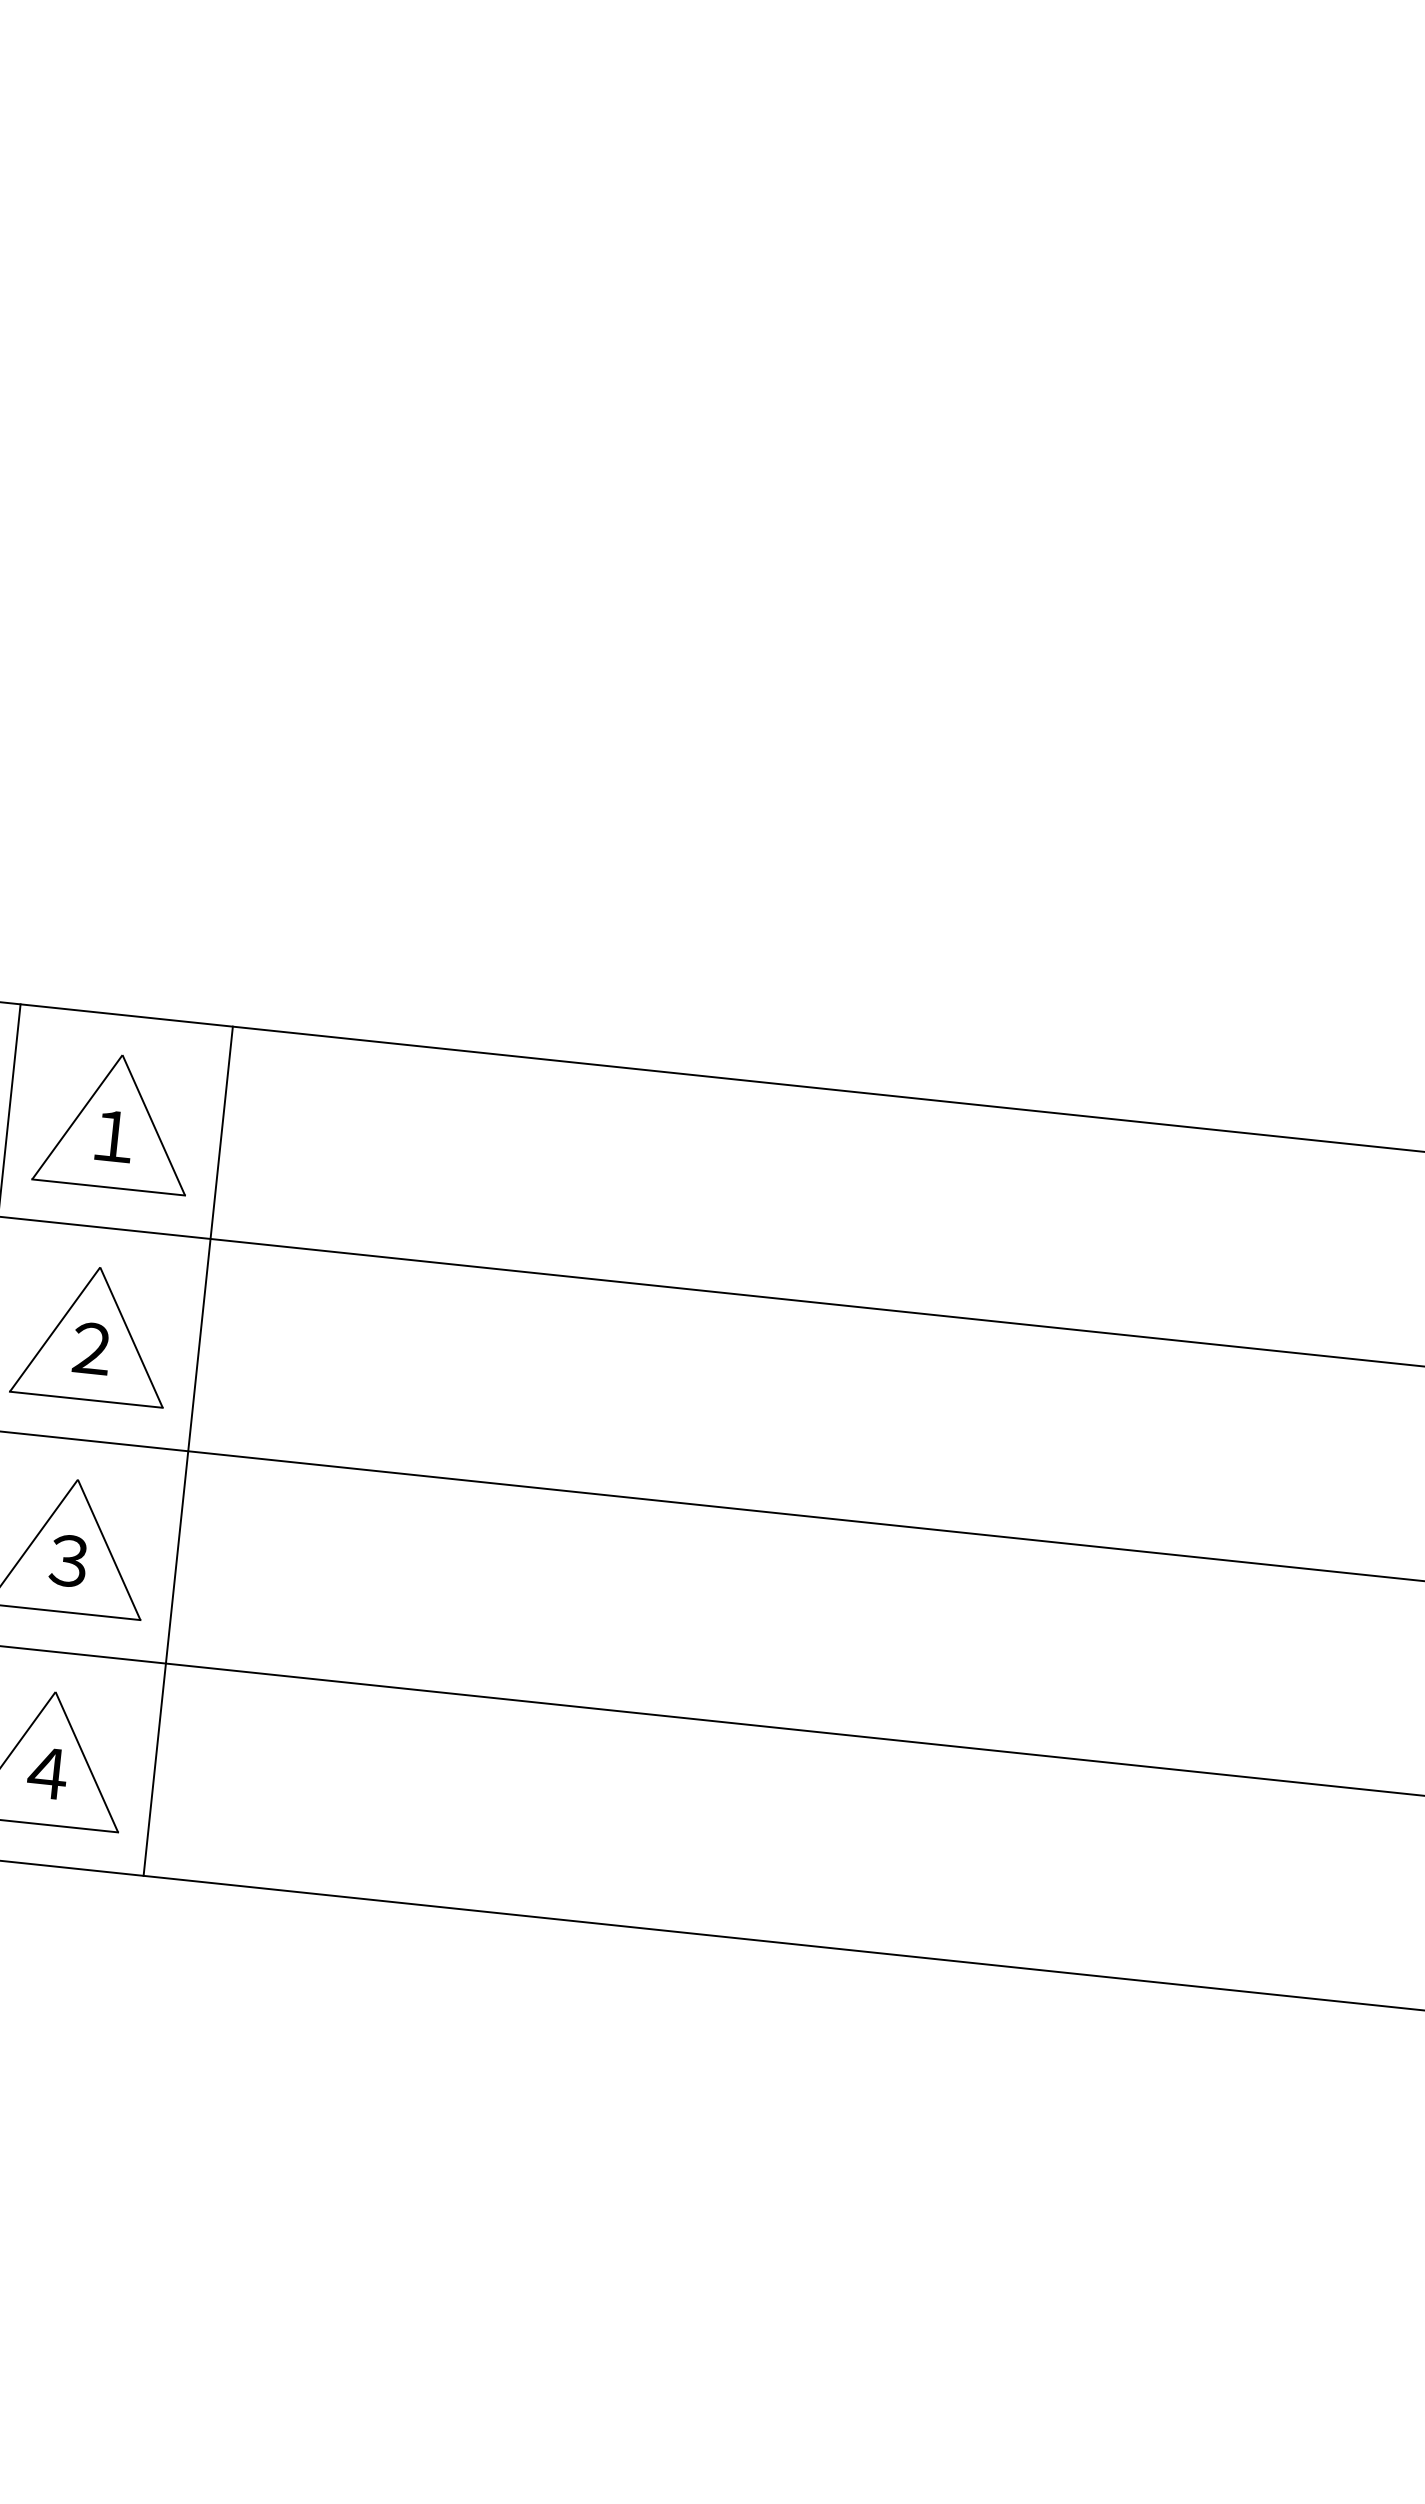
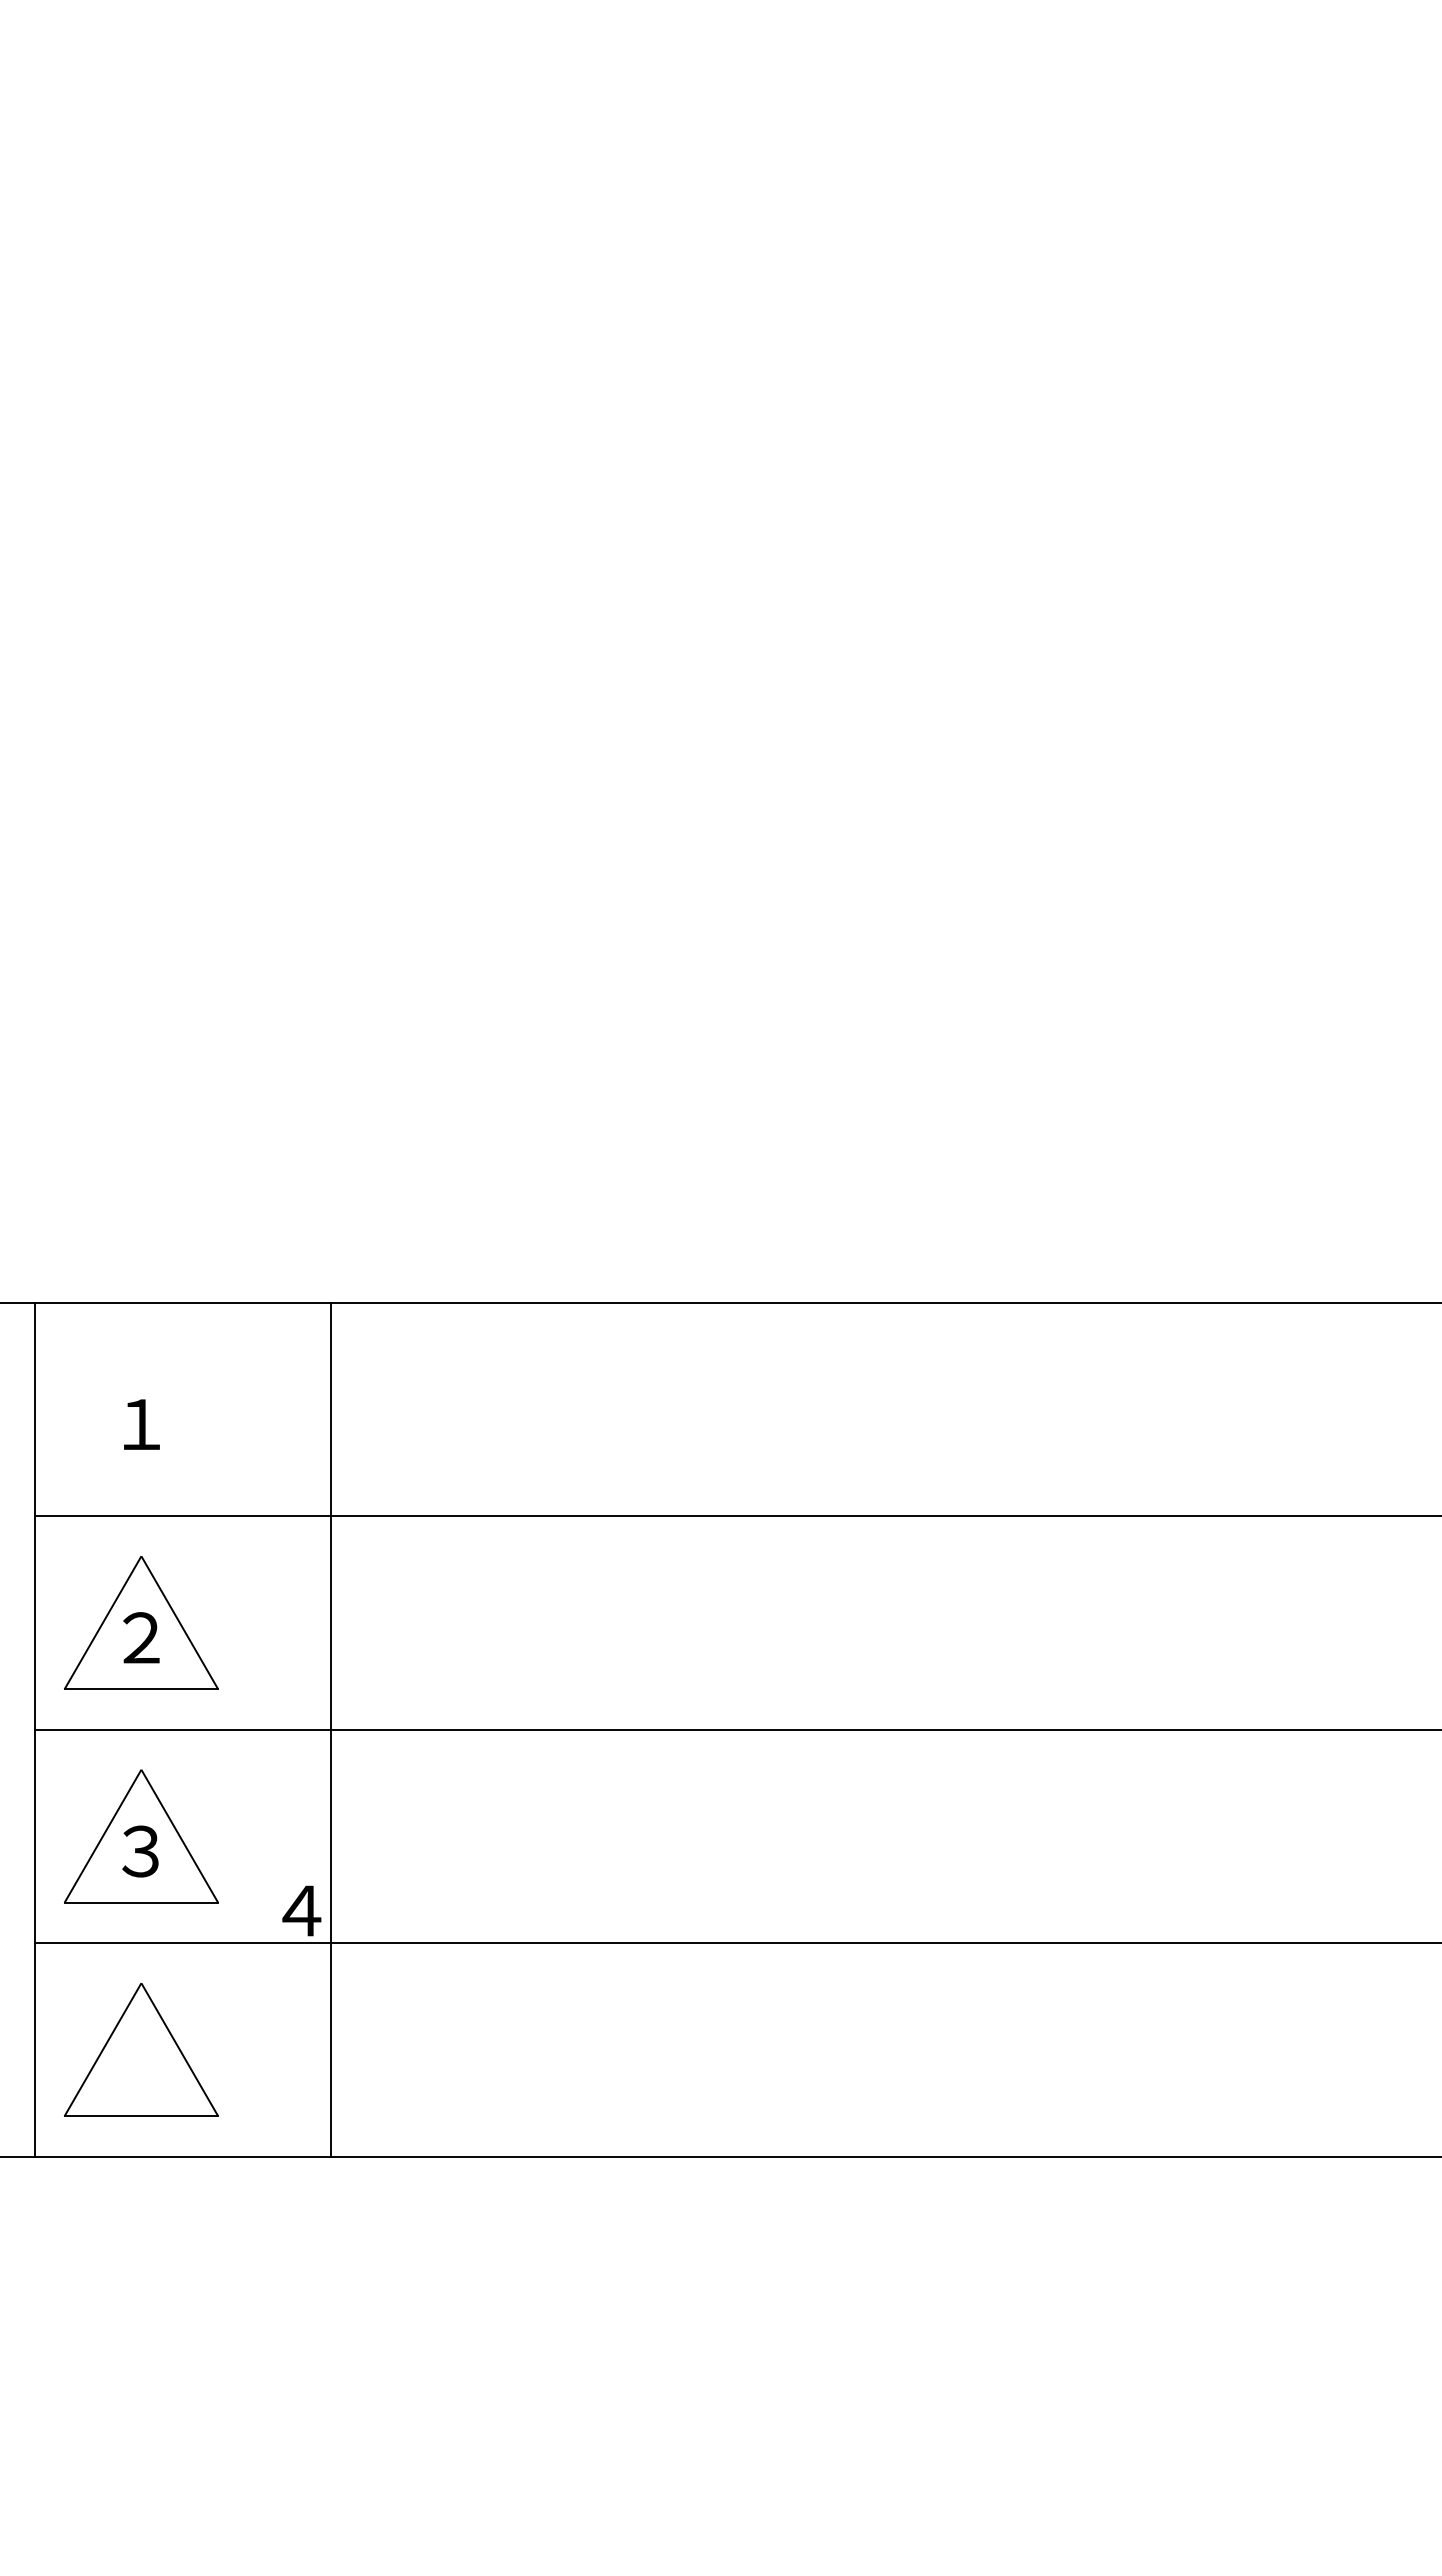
part: (115, 1121) -> (141, 1409), removed
line: (188, 1450) -> (331, 1729), moved
text: (47, 1772) -> (301, 1910), moved

